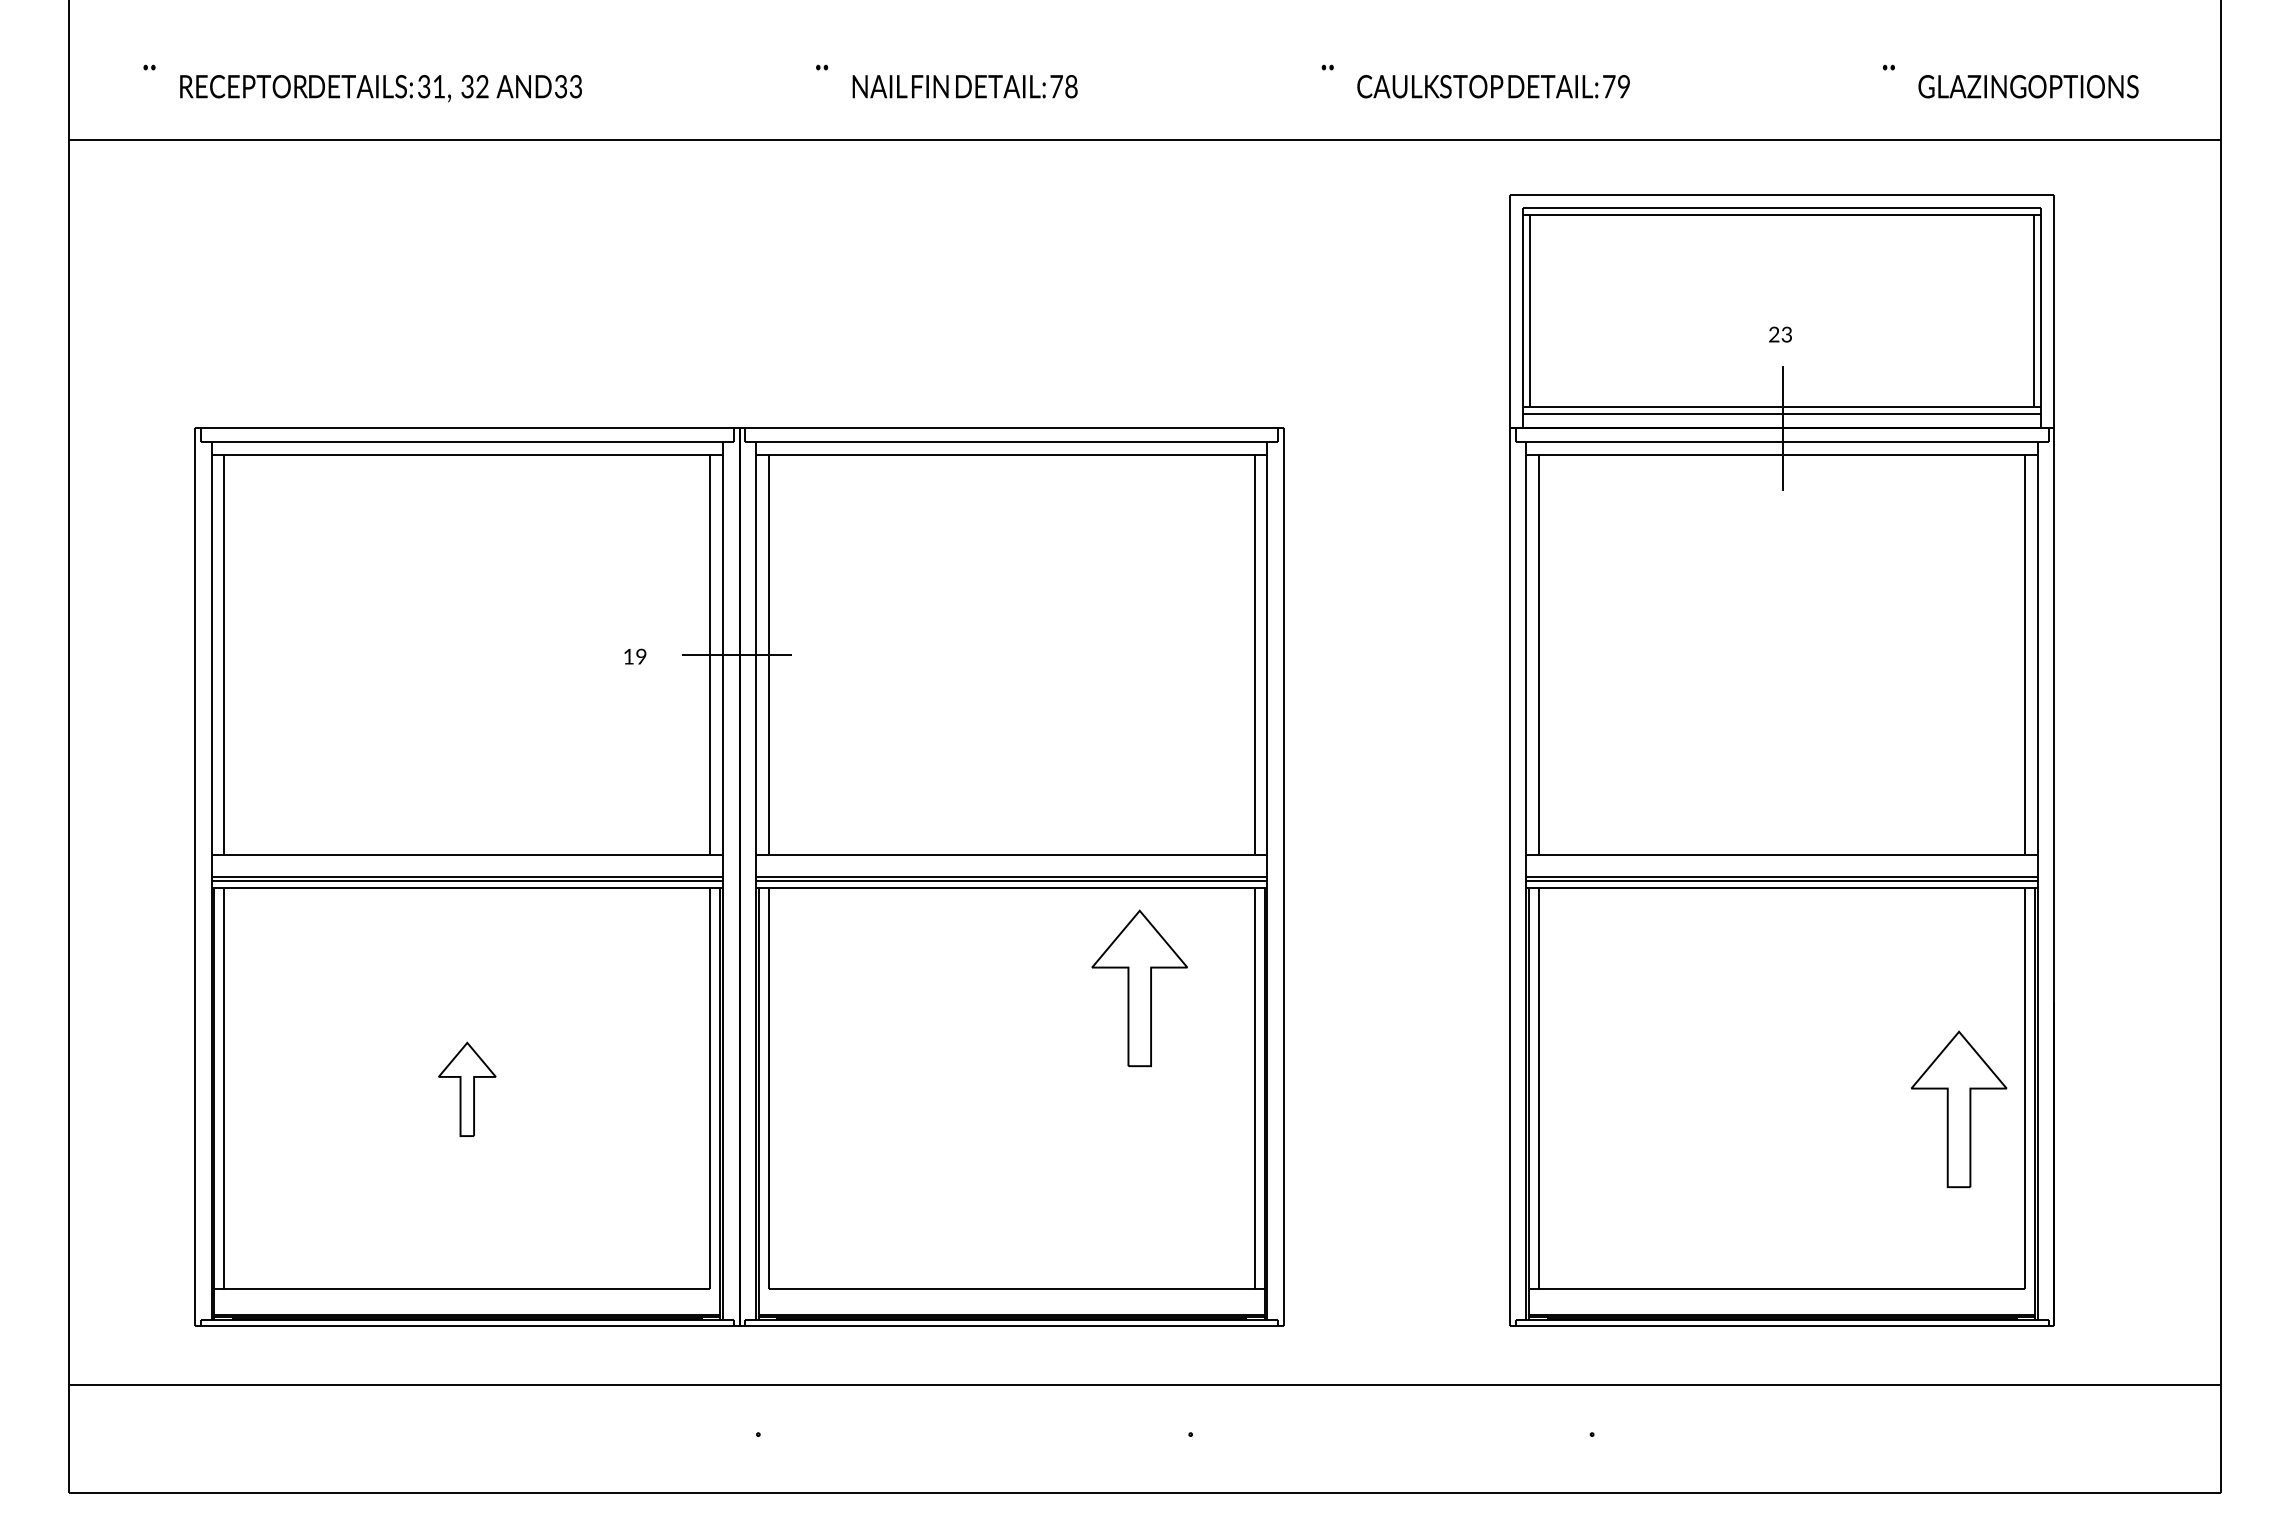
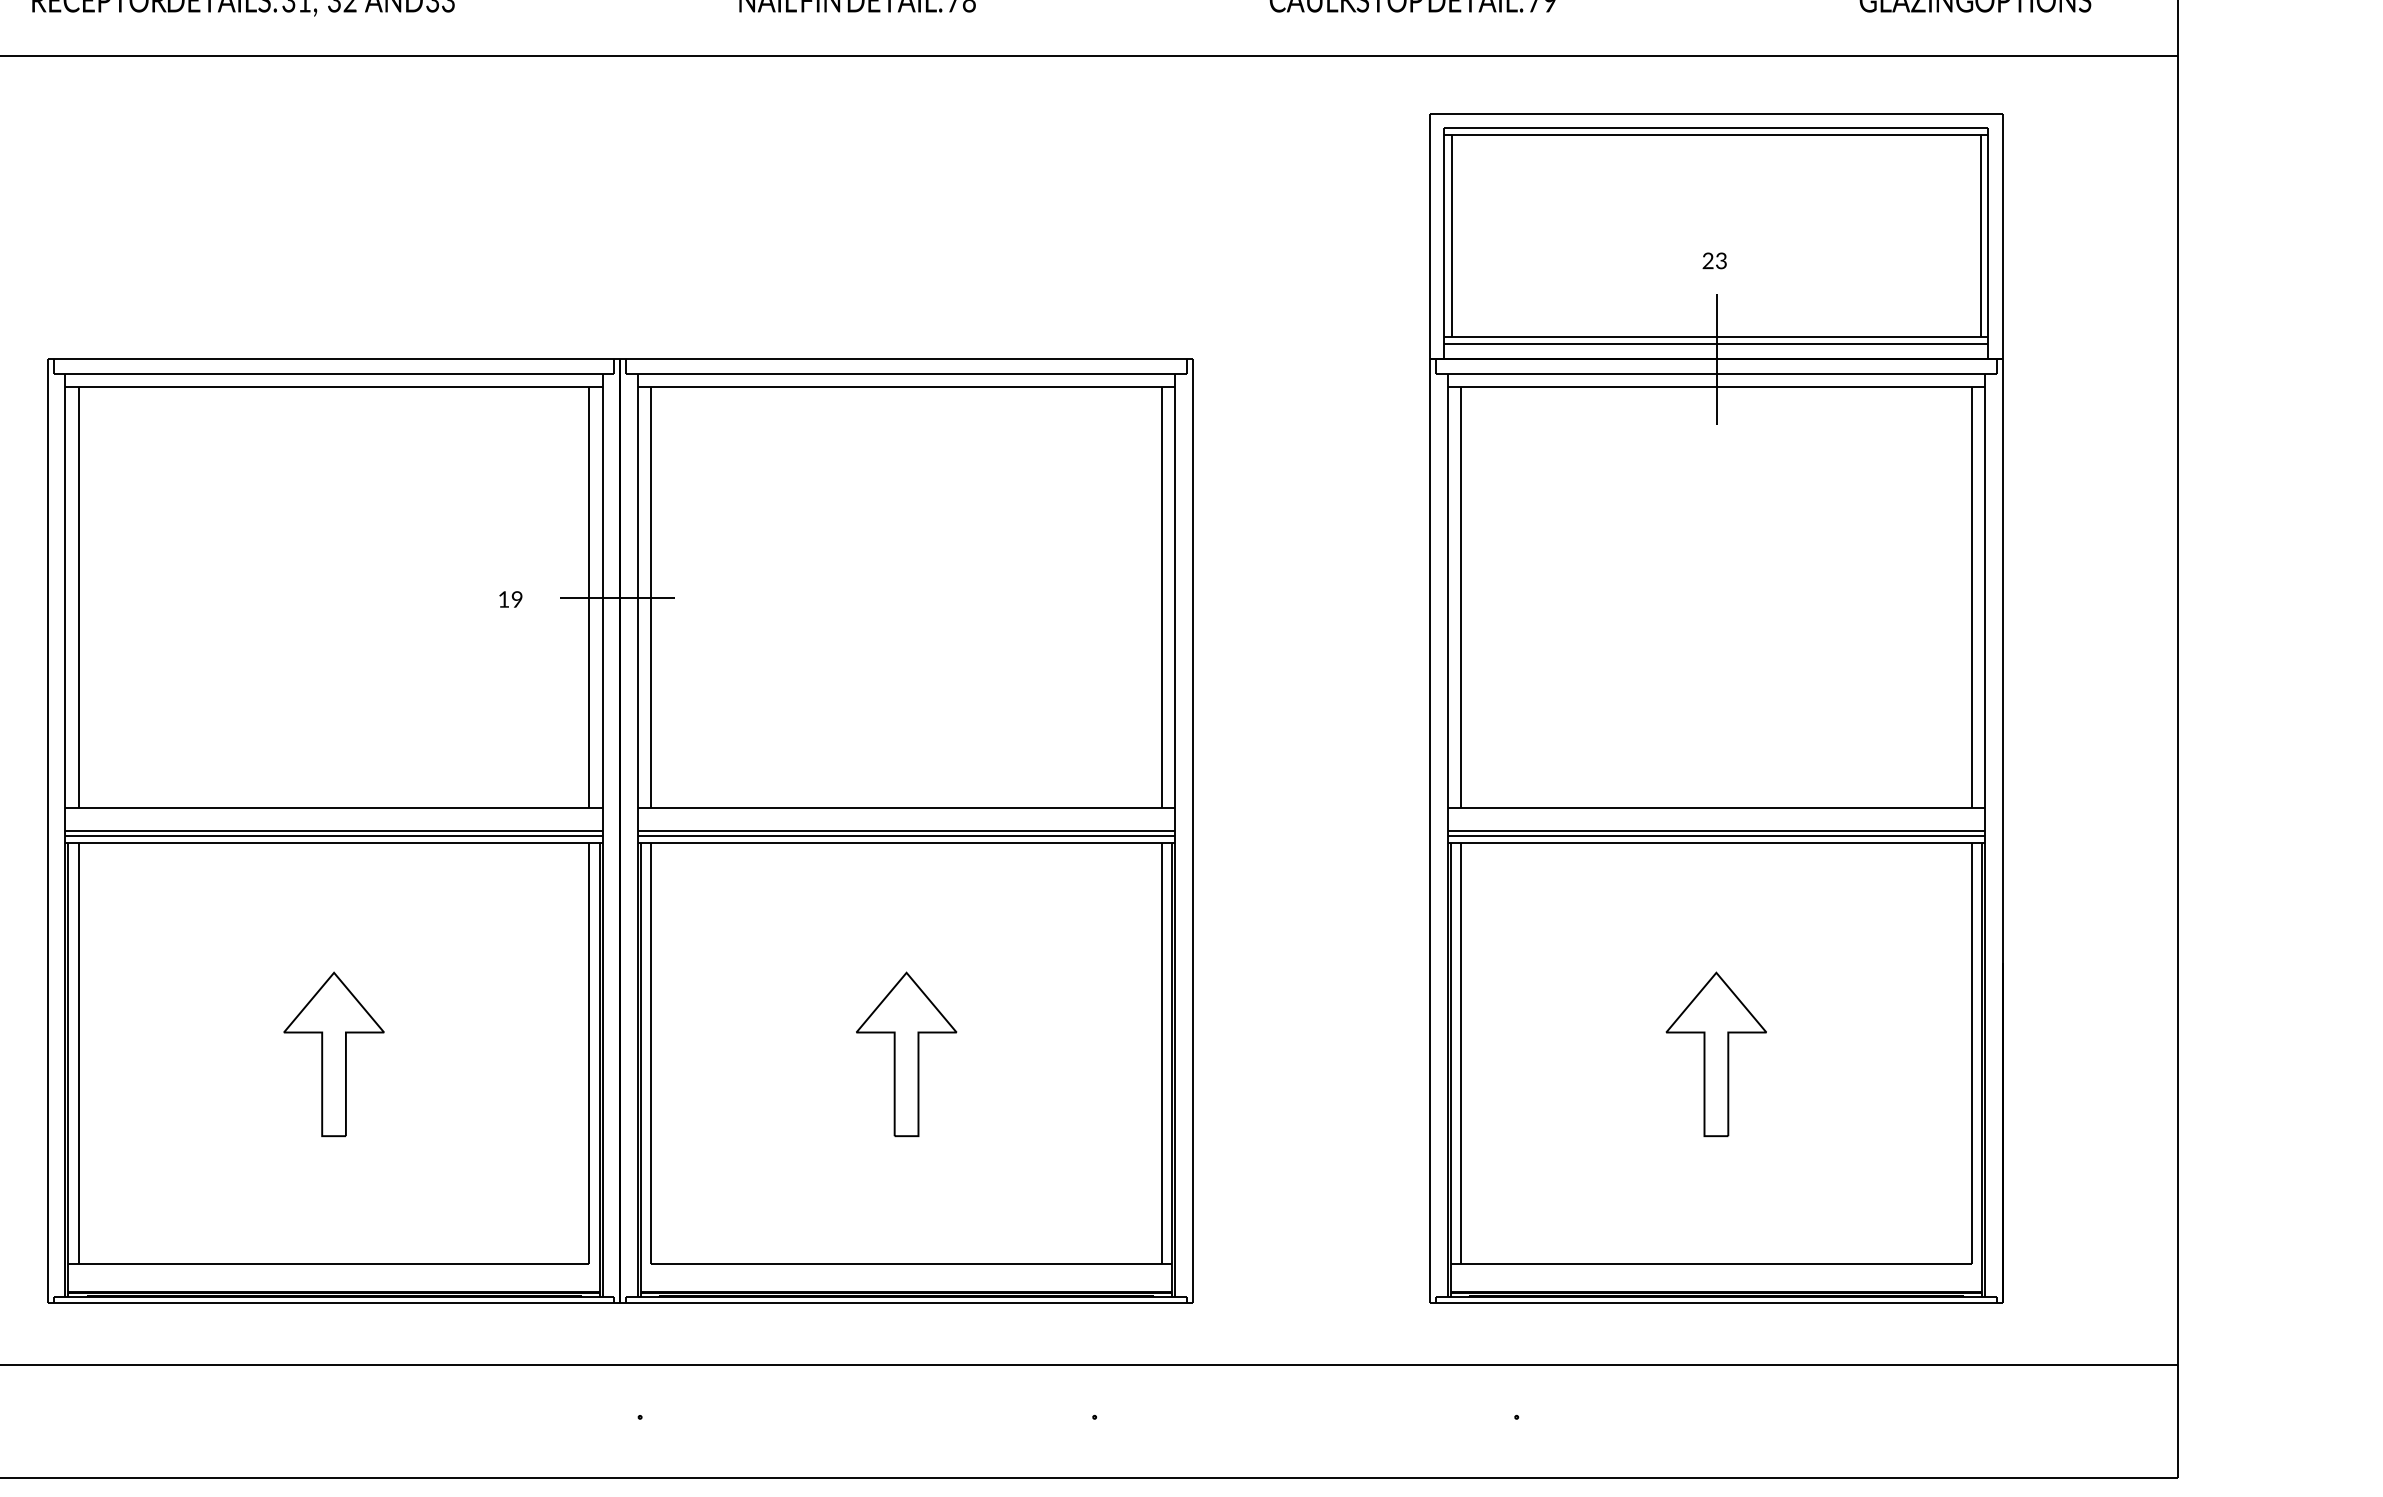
part: (1139, 988) -> (906, 1054), moved
part: (467, 1089) -> (334, 1054), size x1.67
part: (1959, 1109) -> (1716, 1054), moved

